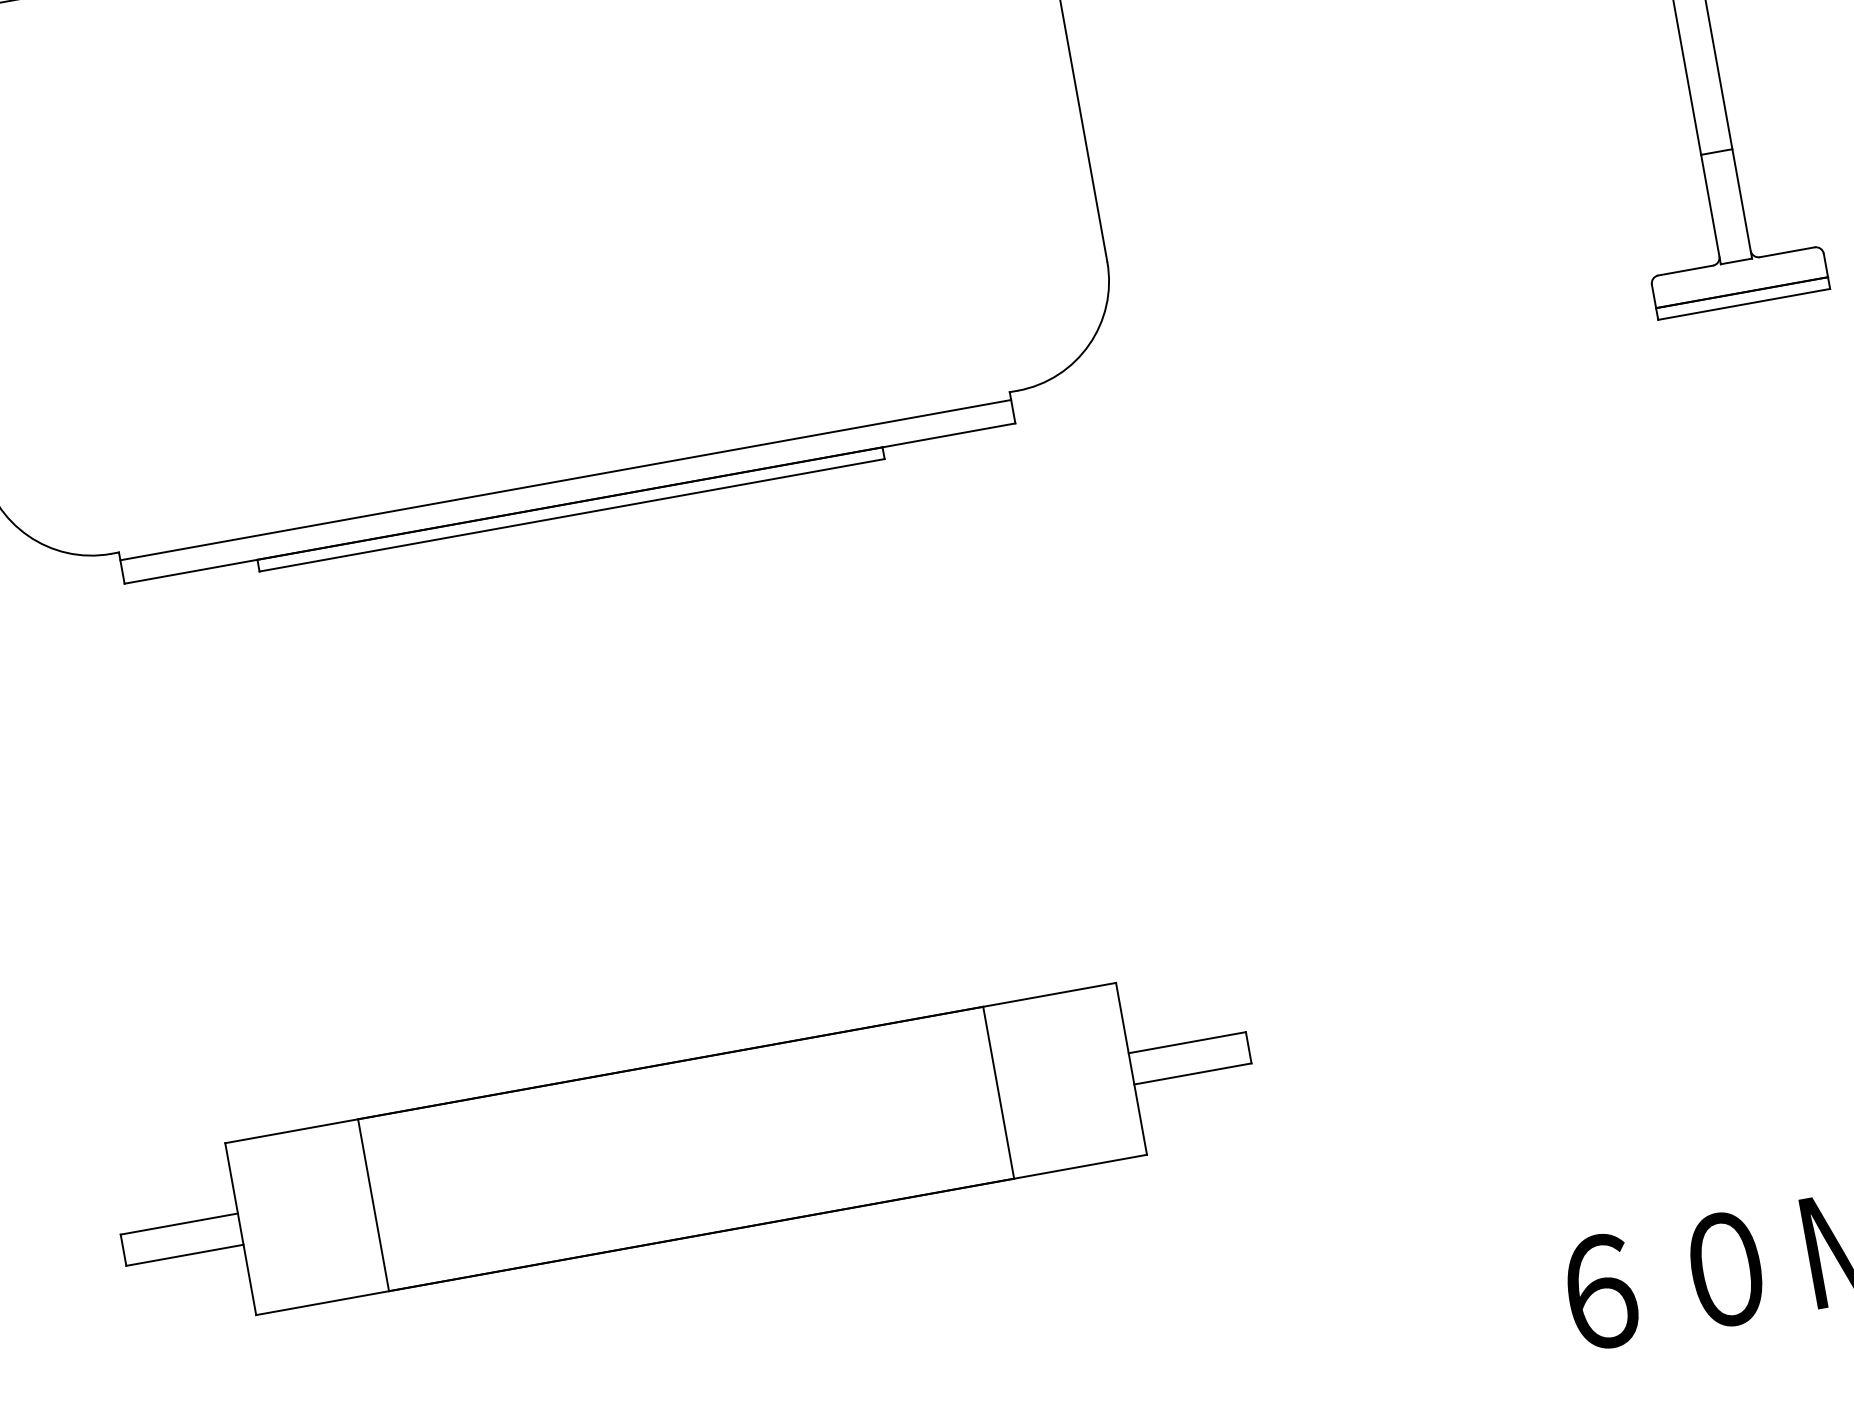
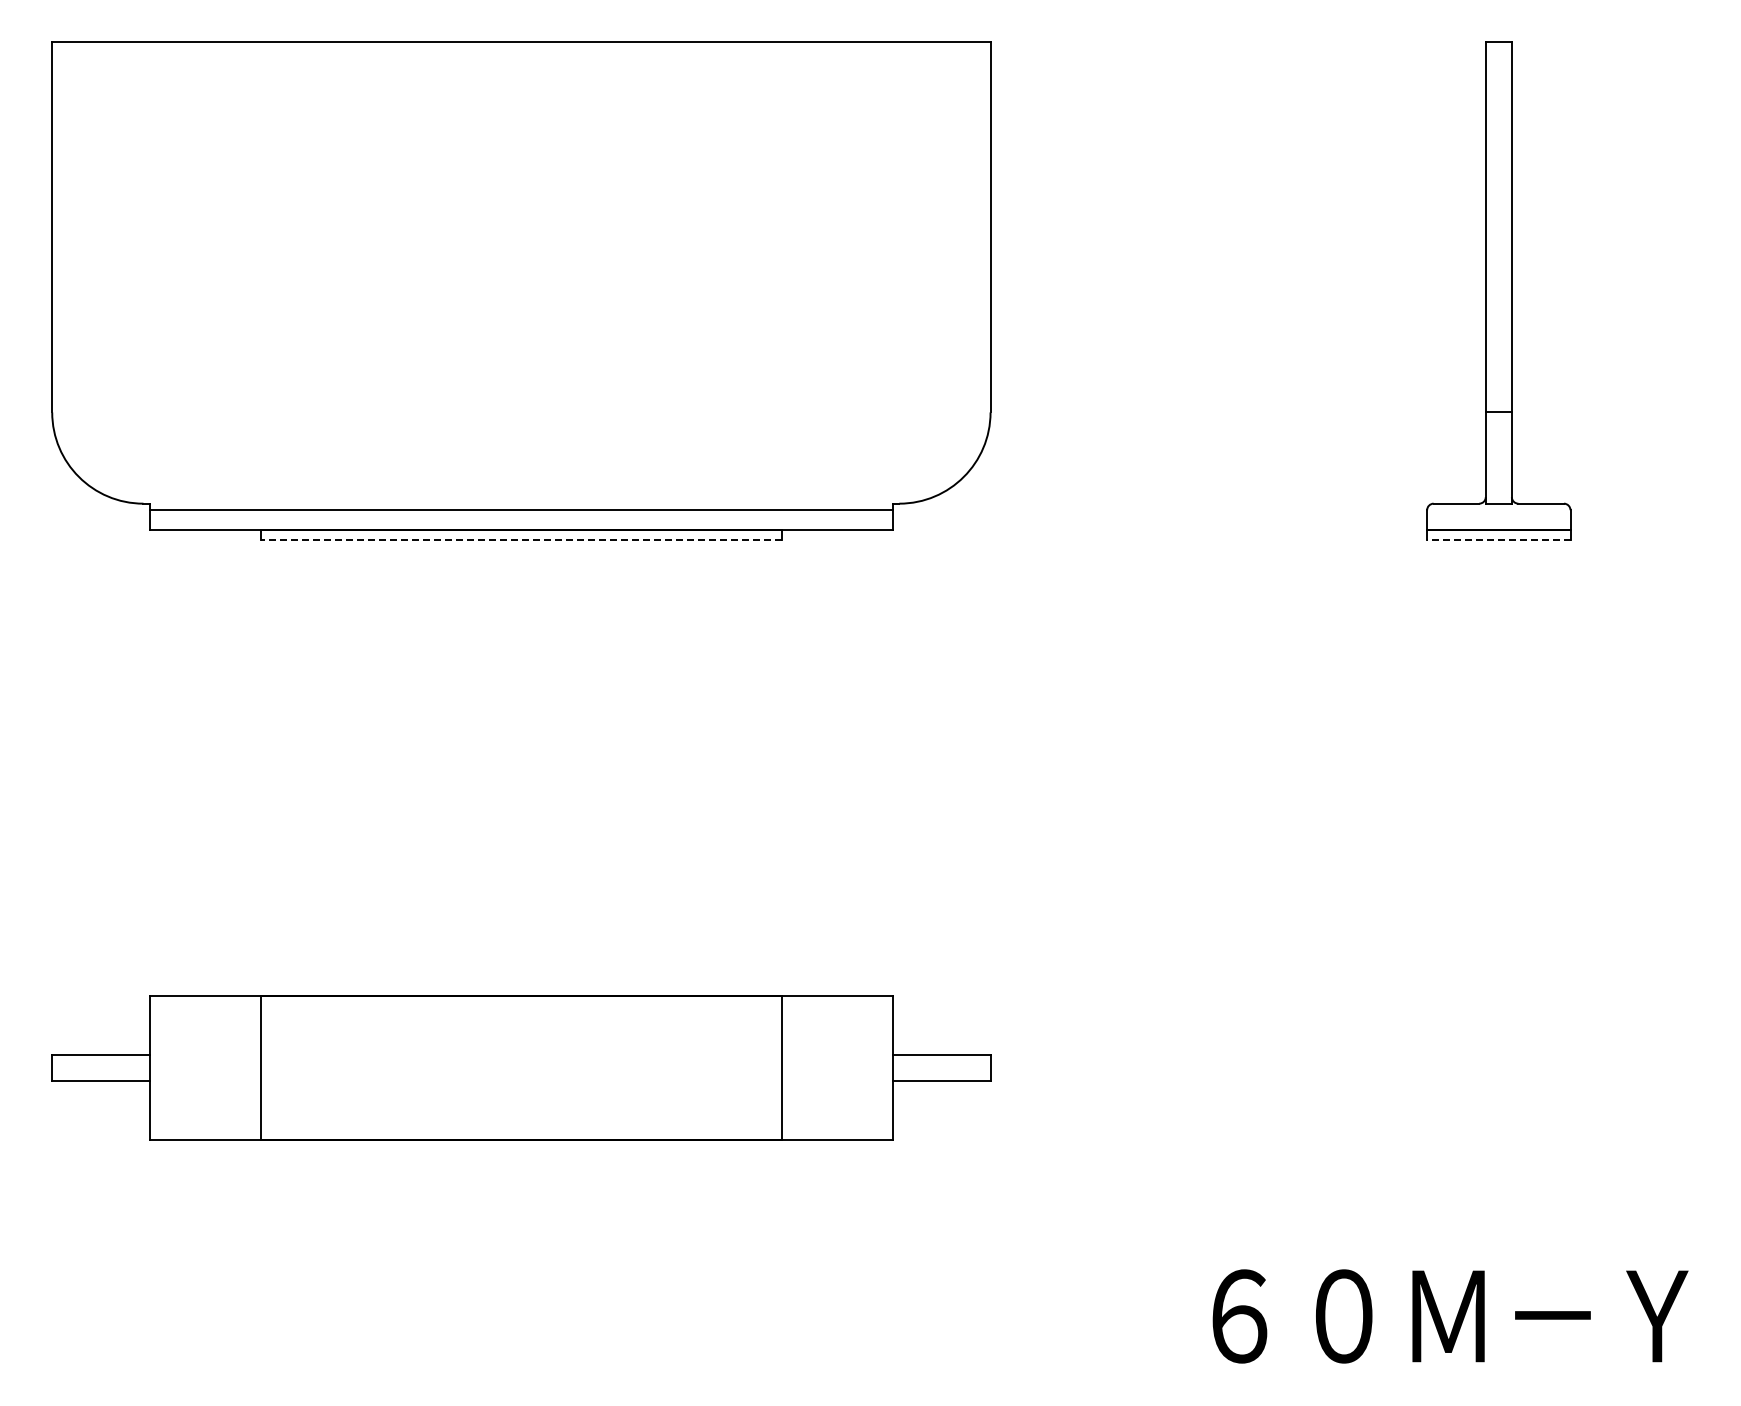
line: (1743, 304) -> (1498, 539), solid -> dashed
line: (572, 515) -> (521, 539), solid -> dashed

